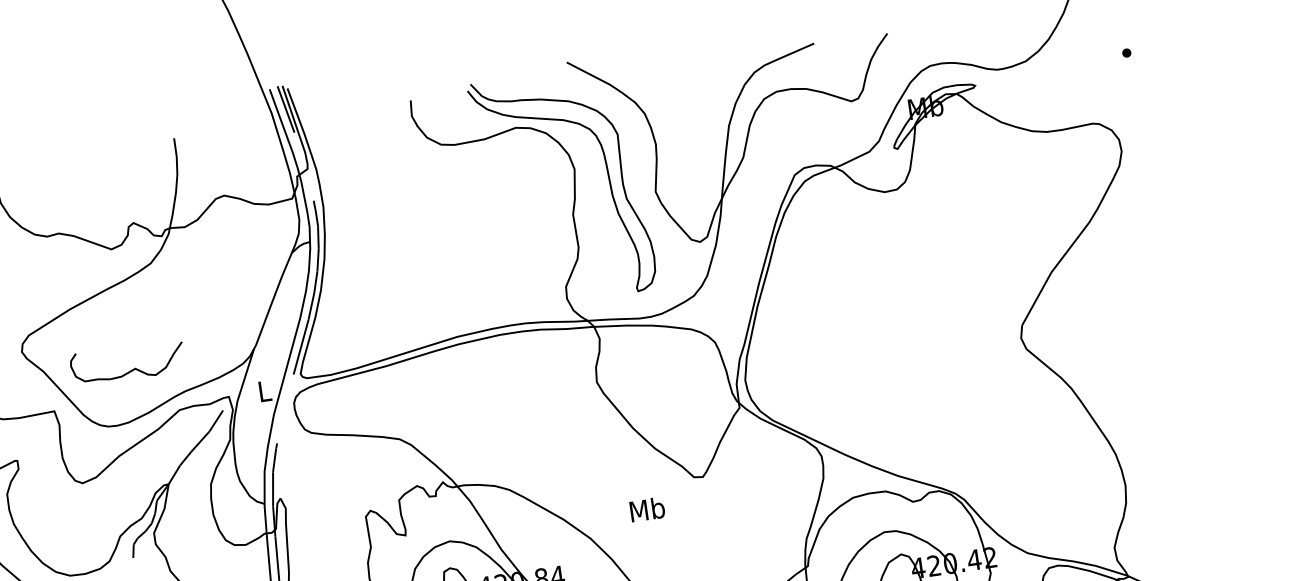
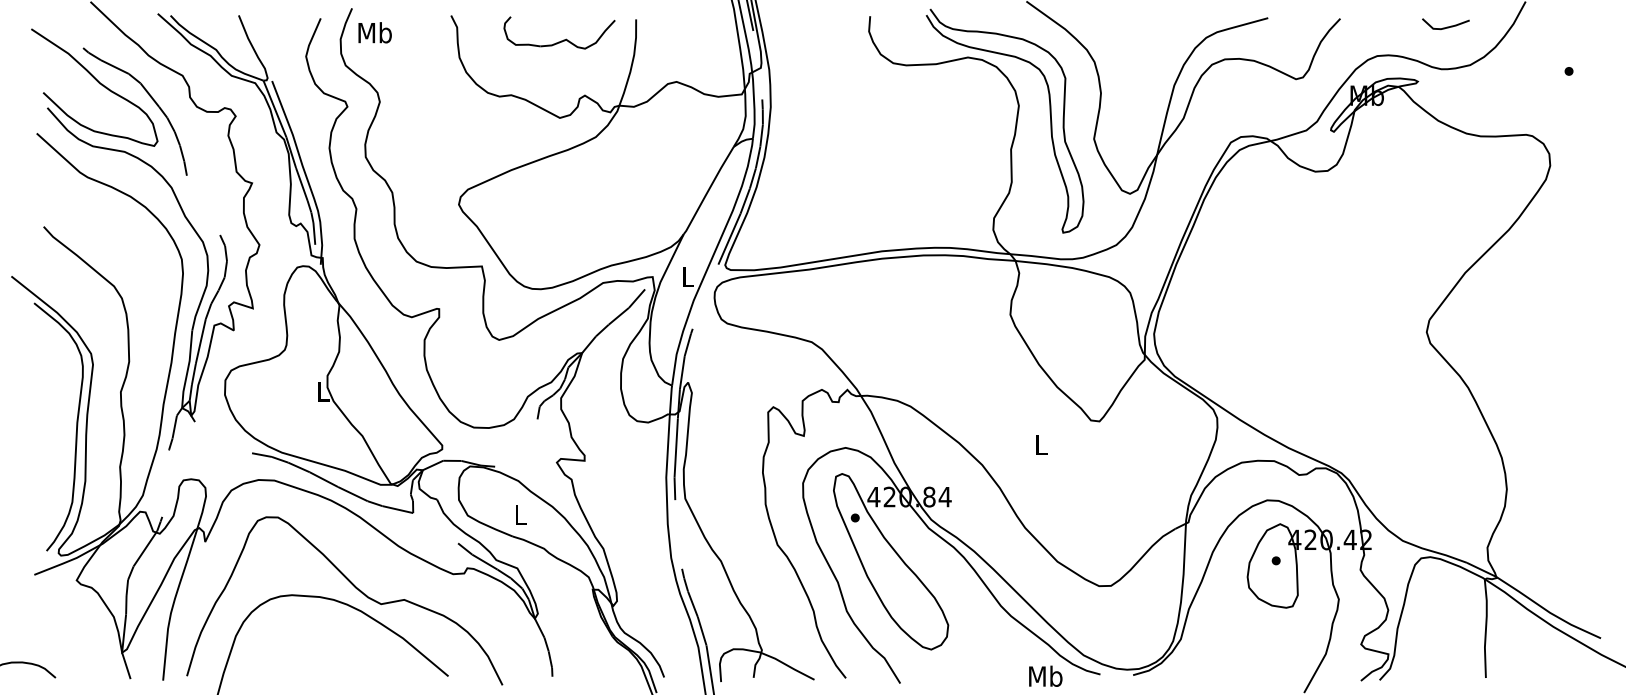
line: (996, 25) -> (1446, 26), added
part: (132, 368) -> (563, 39), moved
text: (647, 508) -> (1041, 444), Mb -> L

